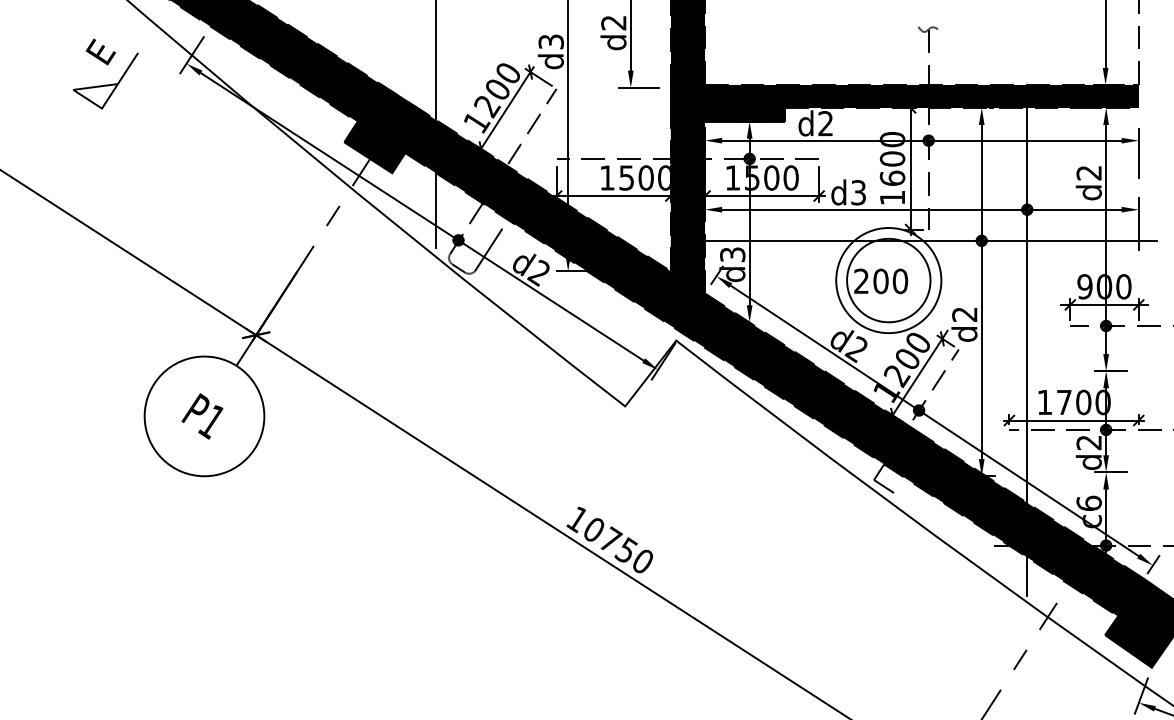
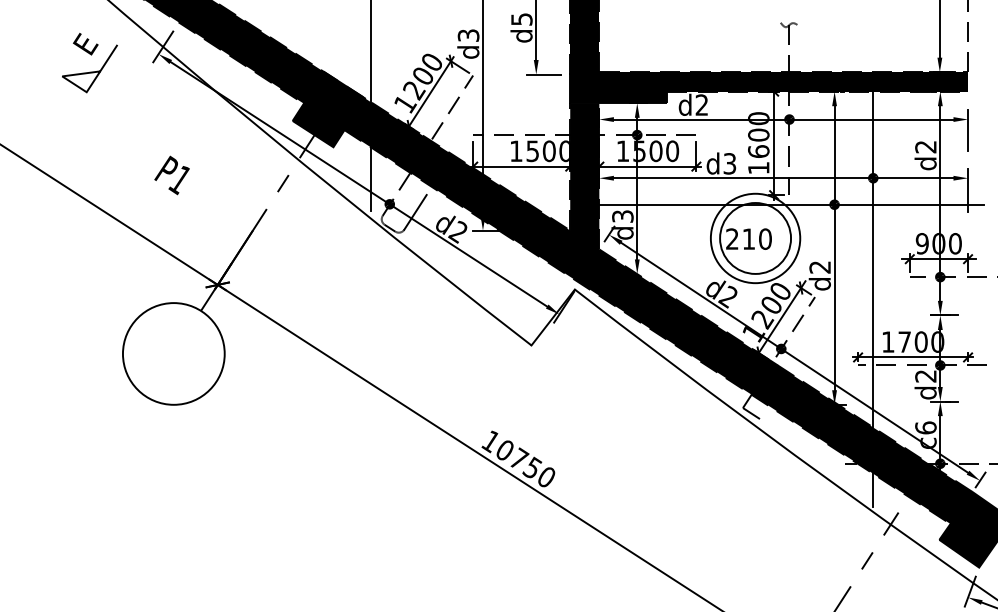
text: (613, 22) -> (521, 19), d2 -> d5
text: (880, 281) -> (748, 239), 200 -> 210
text: (202, 416) -> (172, 175), moved

